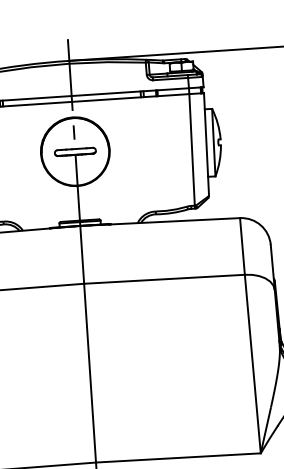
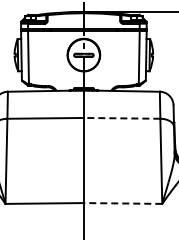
line: (163, 279) -> (121, 118), solid -> dashed
line: (177, 458) -> (122, 203), solid -> dashed

